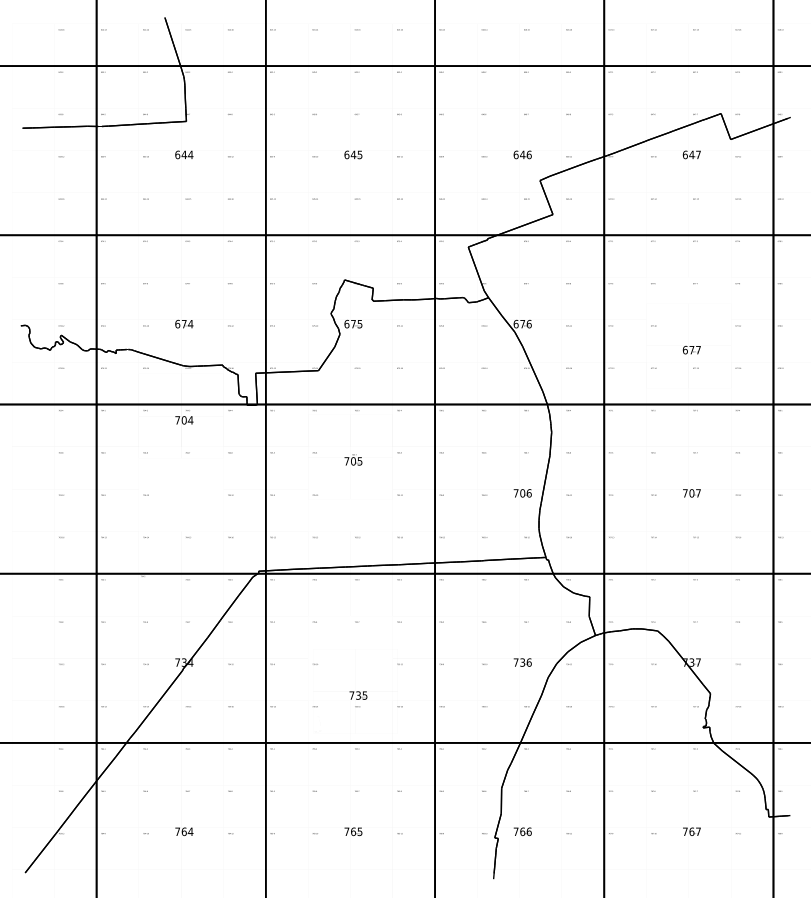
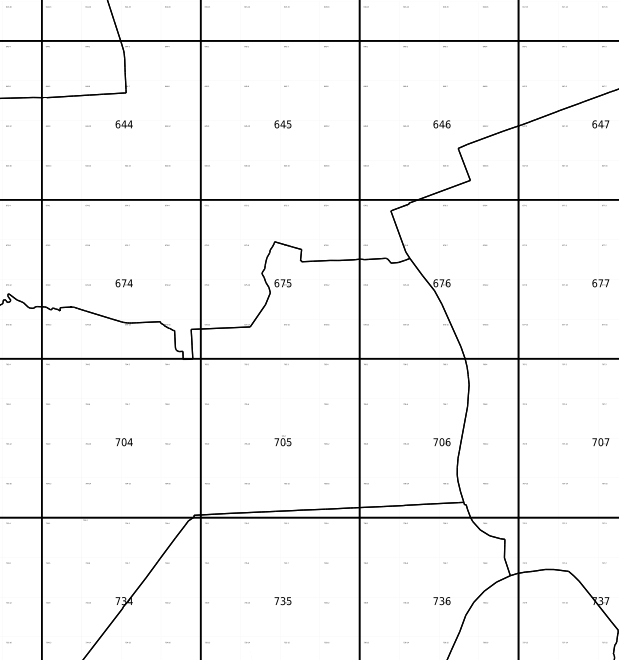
text: (691, 350) -> (600, 283), moved
text: (184, 420) -> (124, 442), moved
text: (353, 459) -> (283, 440), moved
text: (358, 695) -> (283, 601), moved

